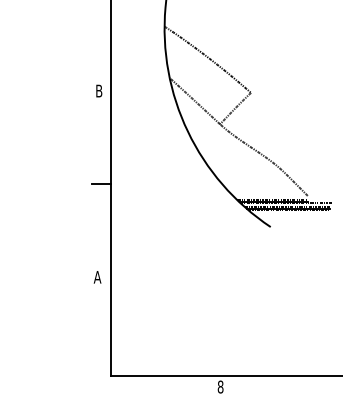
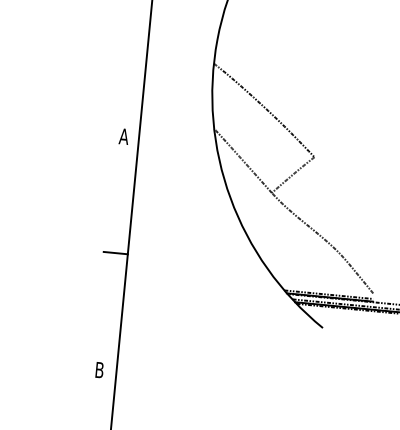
text: (98, 90) -> (123, 135), B -> A
text: (97, 277) -> (99, 370), A -> B

